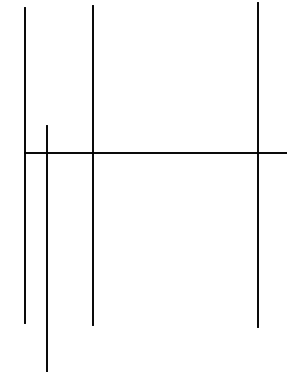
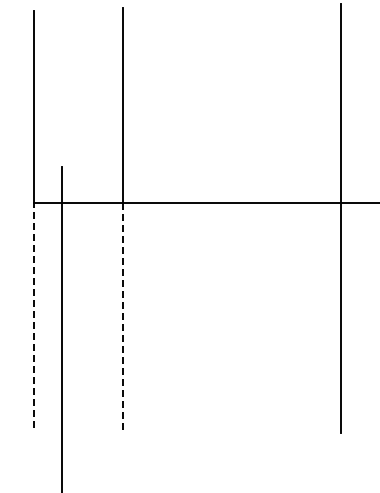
line: (25, 238) -> (33, 315), solid -> dashed
line: (93, 238) -> (123, 316), solid -> dashed

